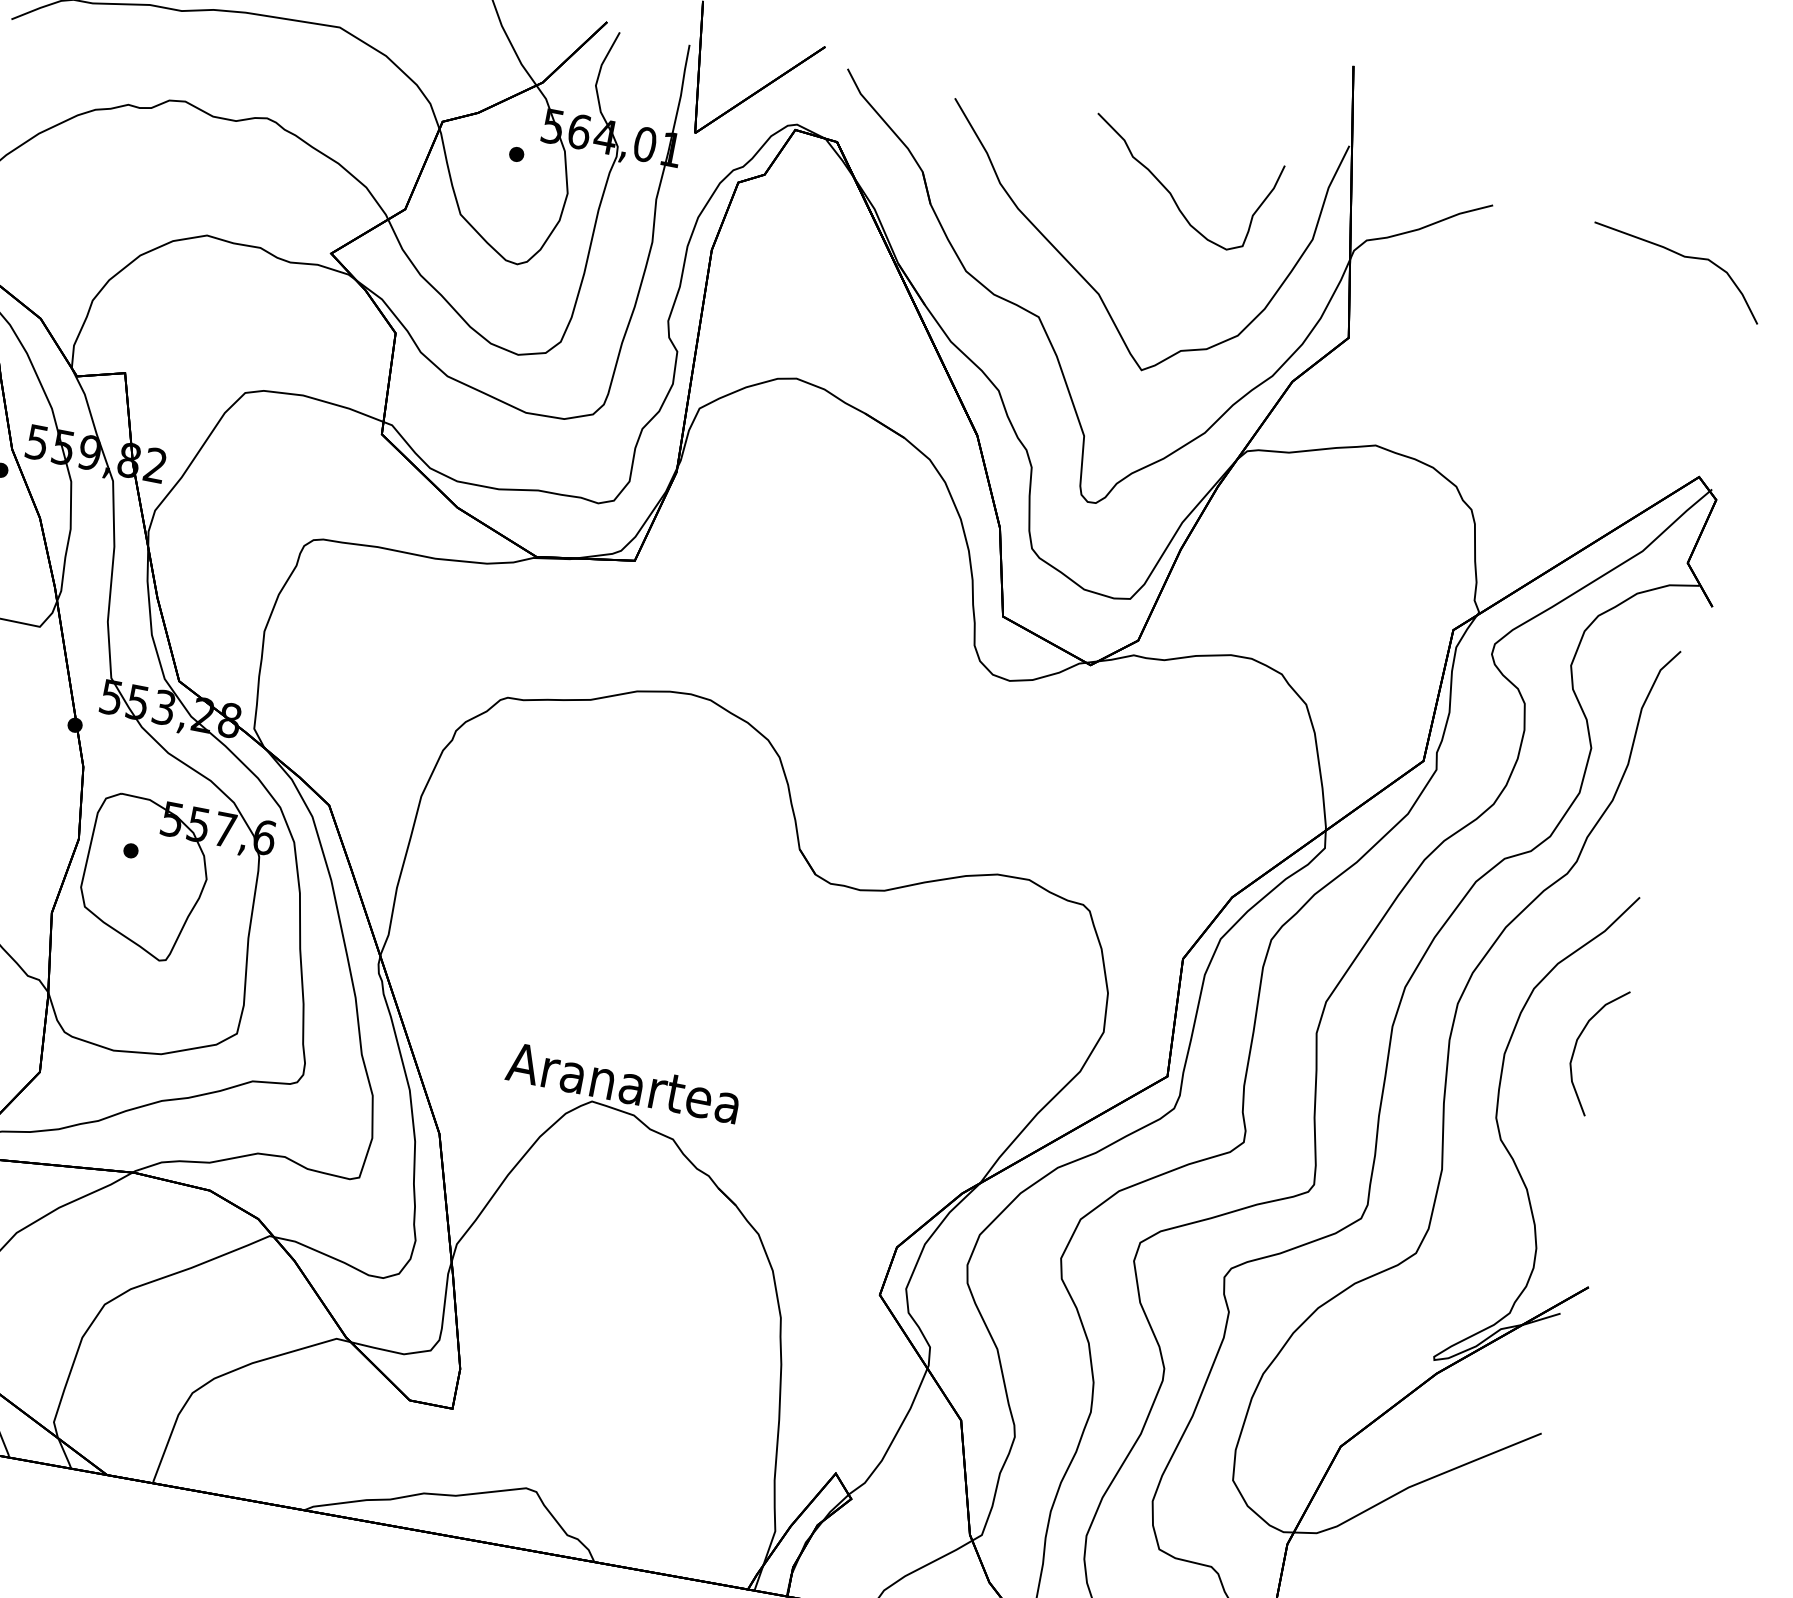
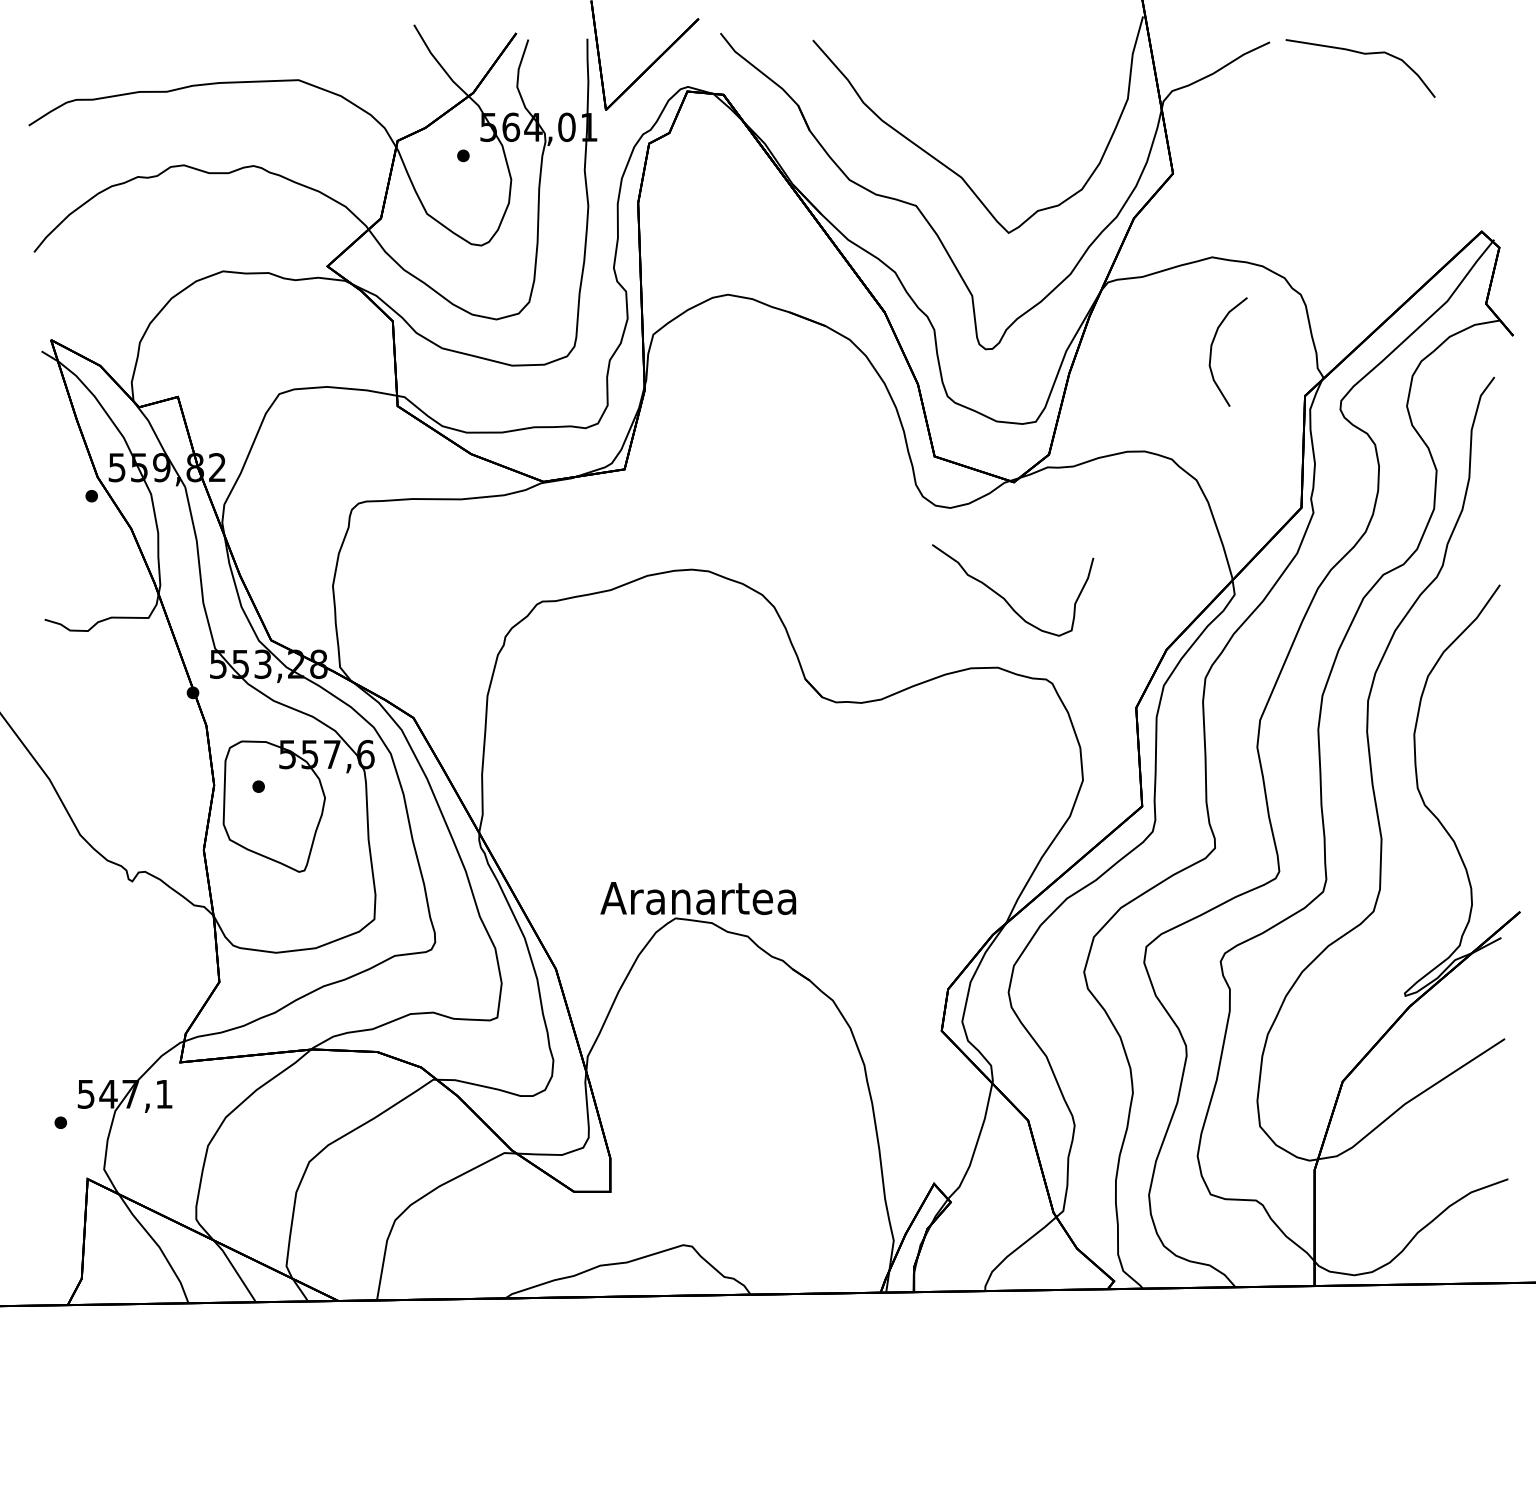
curve: (1171, 193) -> (1005, 598), moved
curve: (1681, 256) -> (1362, 54), moved
curve: (1577, 1043) -> (1212, 348), moved

